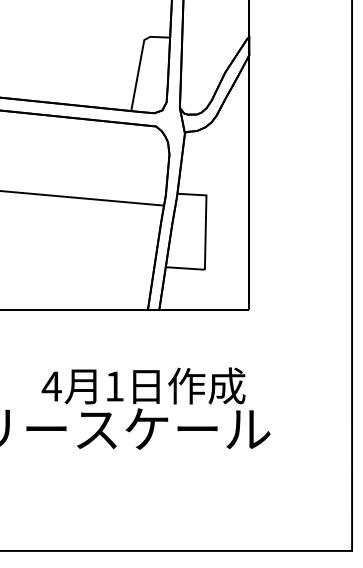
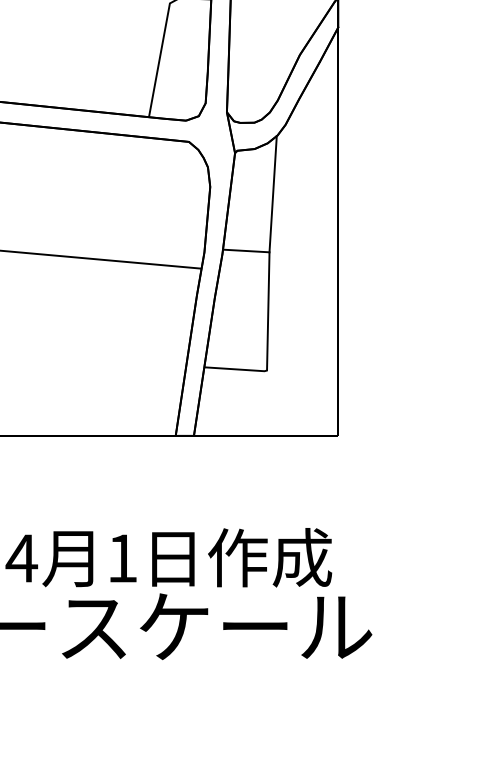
line: (208, 158) -> (272, 193), added

